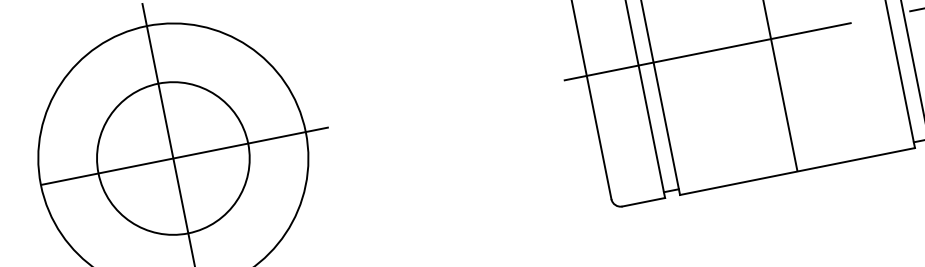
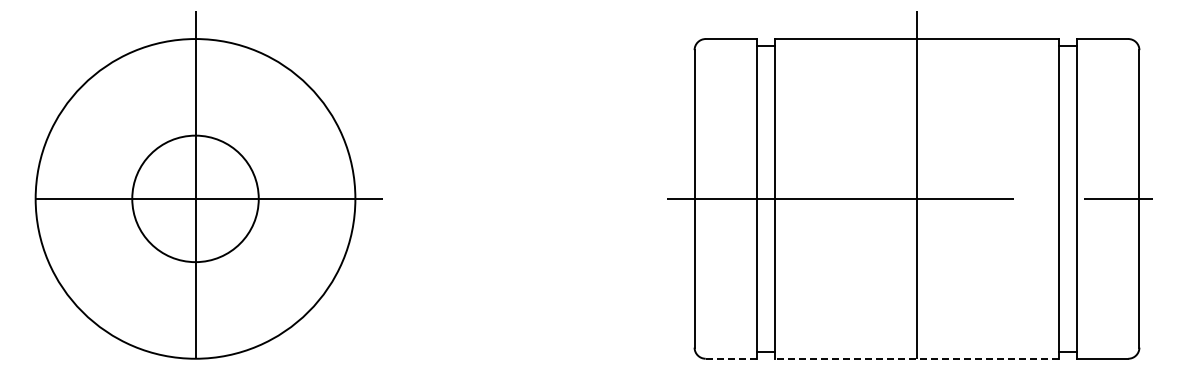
circle: (173, 158) -> (195, 198), size x0.7
line: (797, 171) -> (917, 358), solid -> dashed
line: (643, 202) -> (731, 358), solid -> dashed

